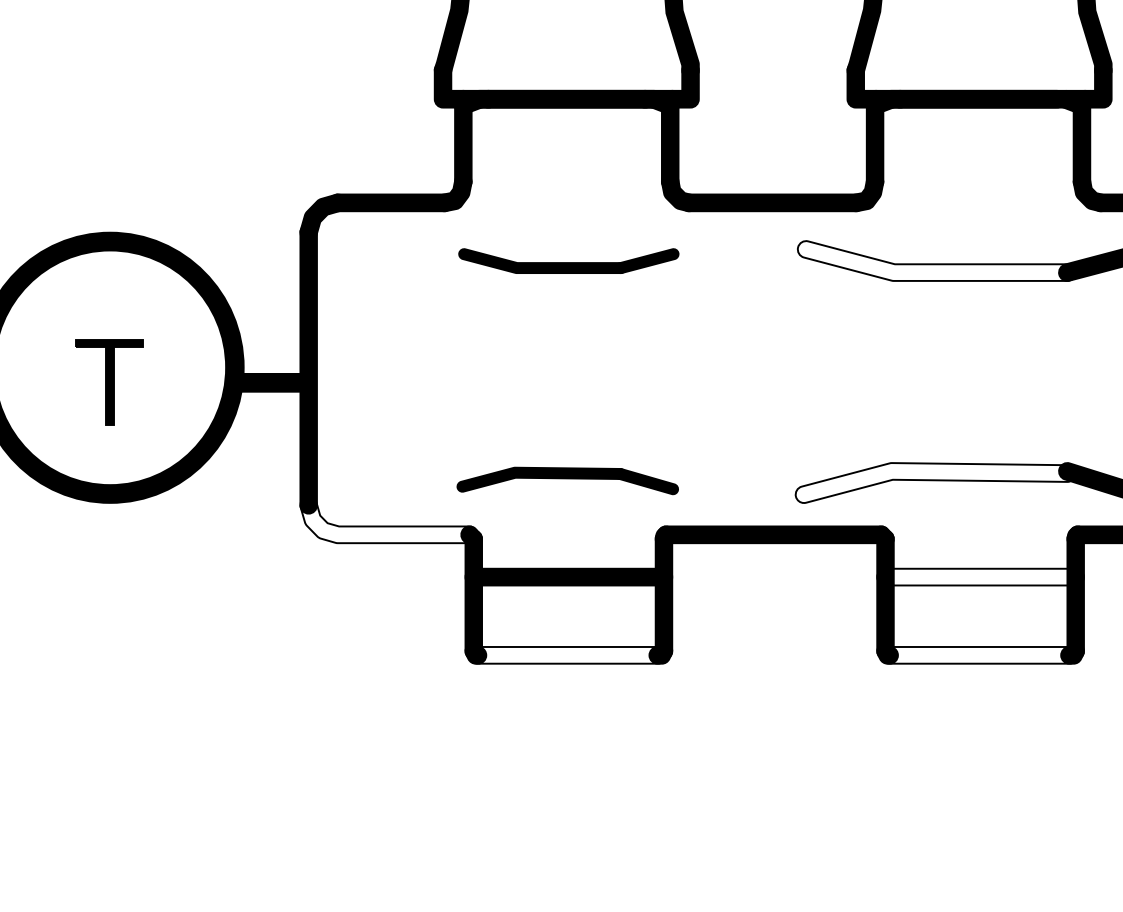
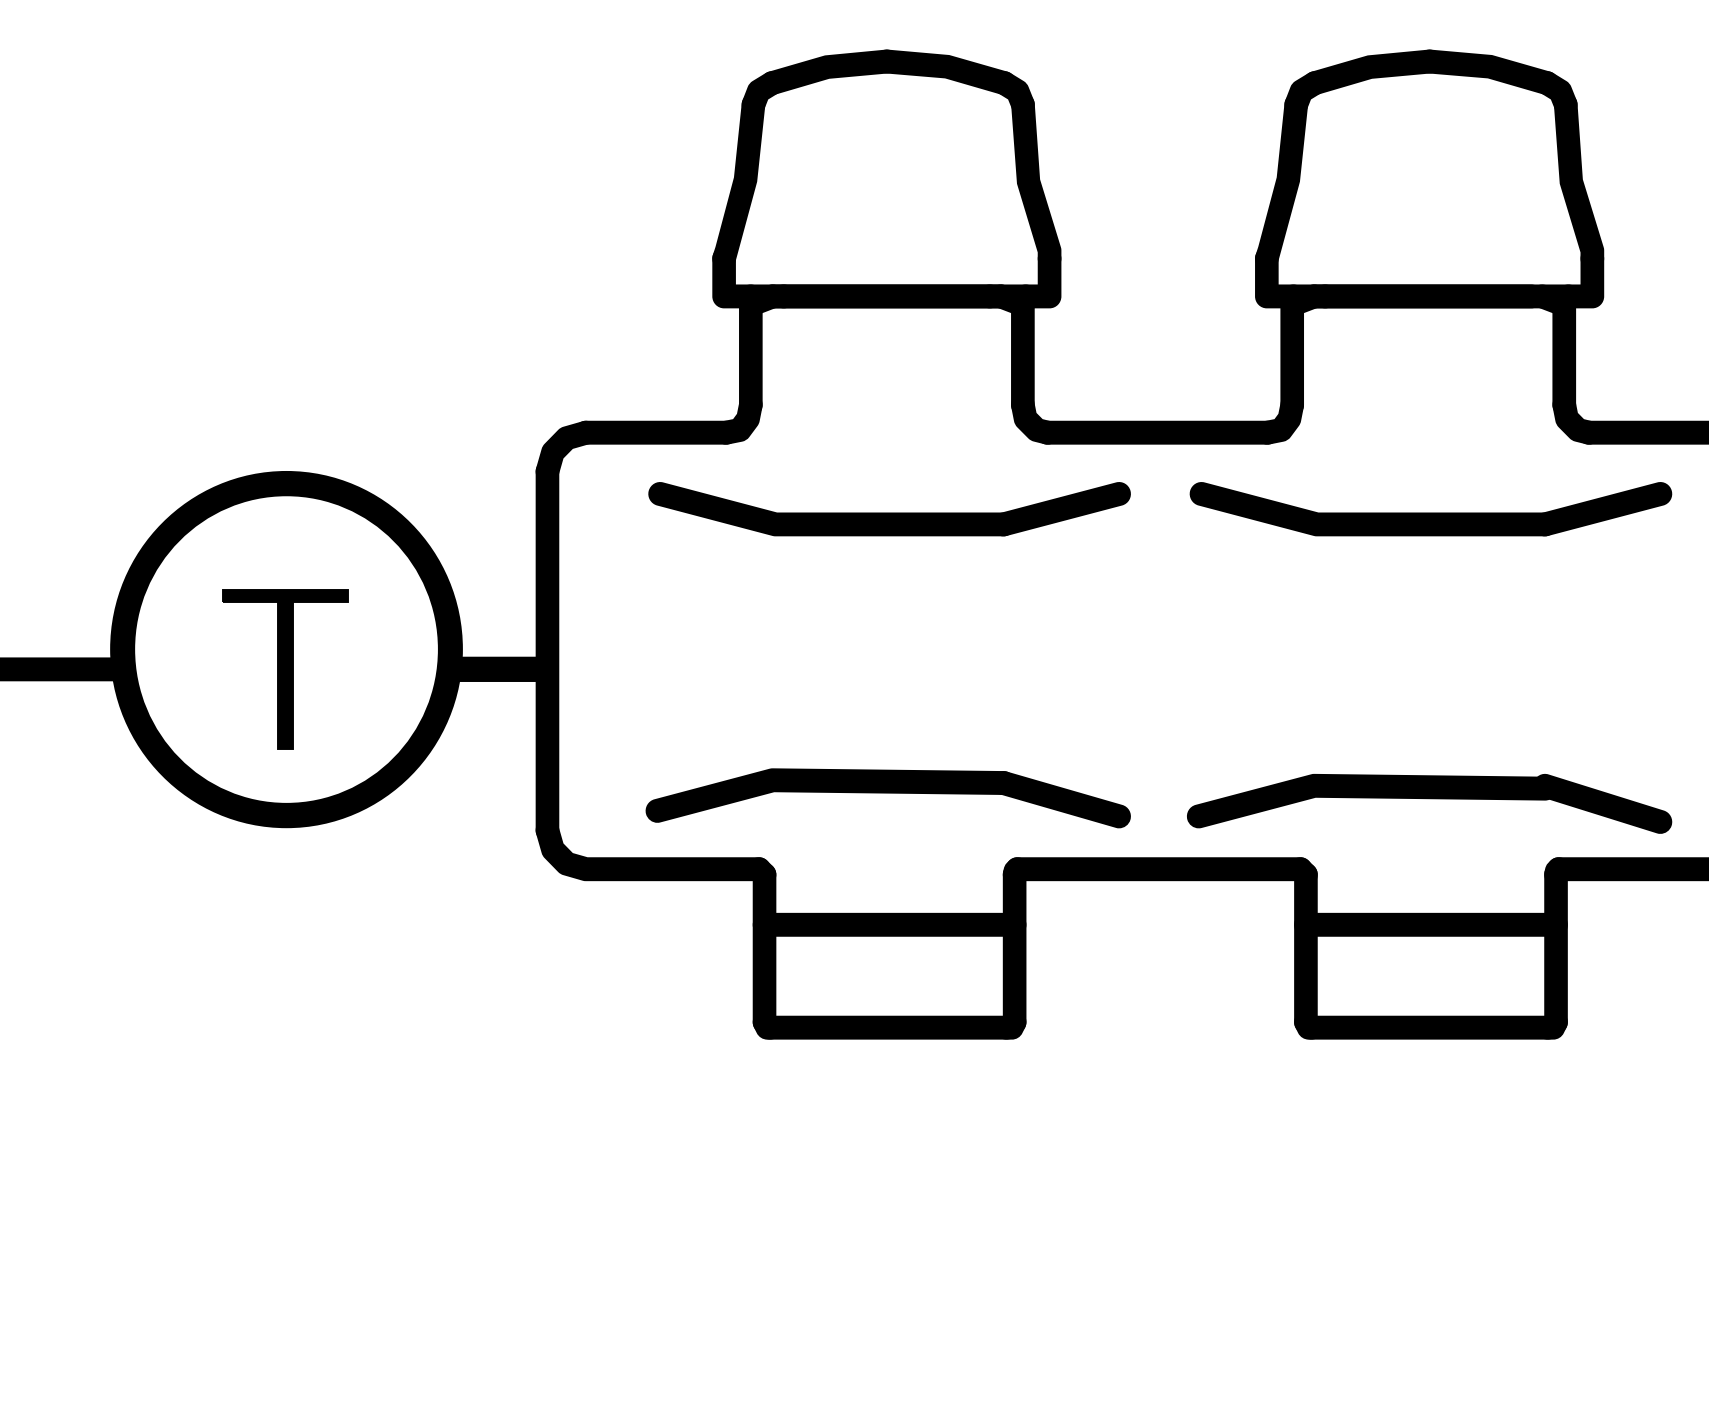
part: (568, 261) -> (889, 509), size x1.67
fill: (936, 261) -> (1372, 509), added
part: (109, 382) -> (285, 669), size x1.43
part: (567, 481) -> (887, 798), size x1.67
fill: (935, 482) -> (1371, 800), added
fill: (388, 519) -> (652, 849), added
fill: (980, 576) -> (1430, 924), added
fill: (568, 655) -> (888, 1027), added
fill: (979, 655) -> (1429, 1027), added

